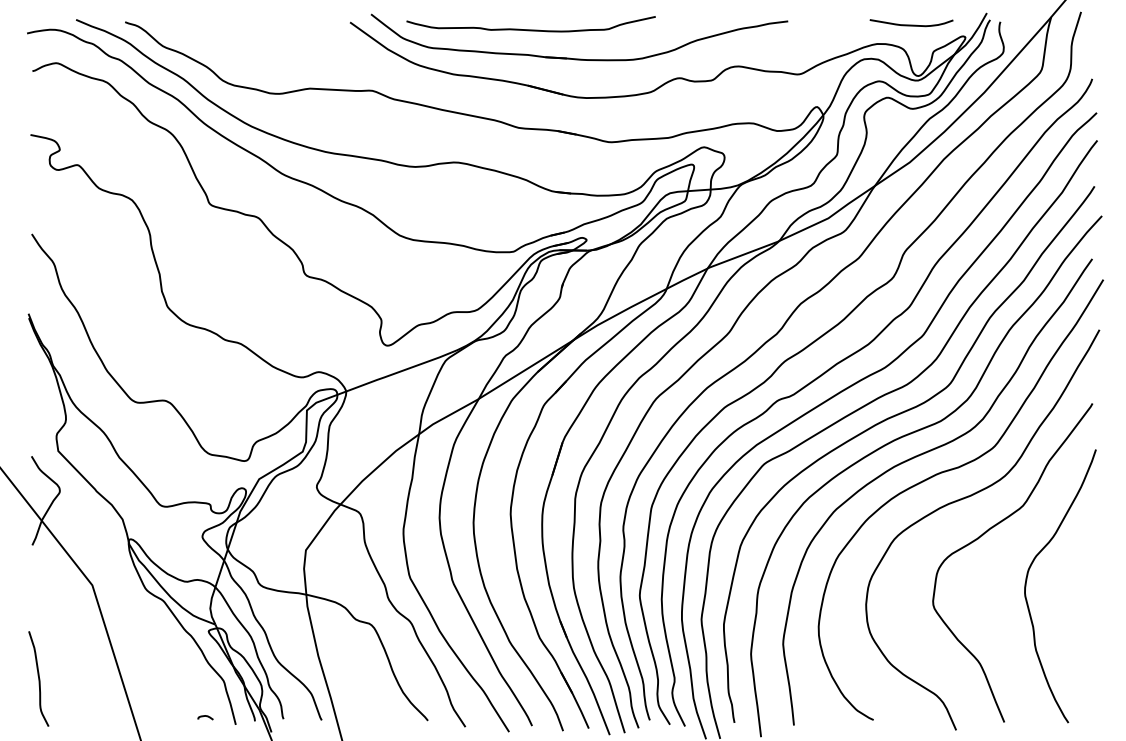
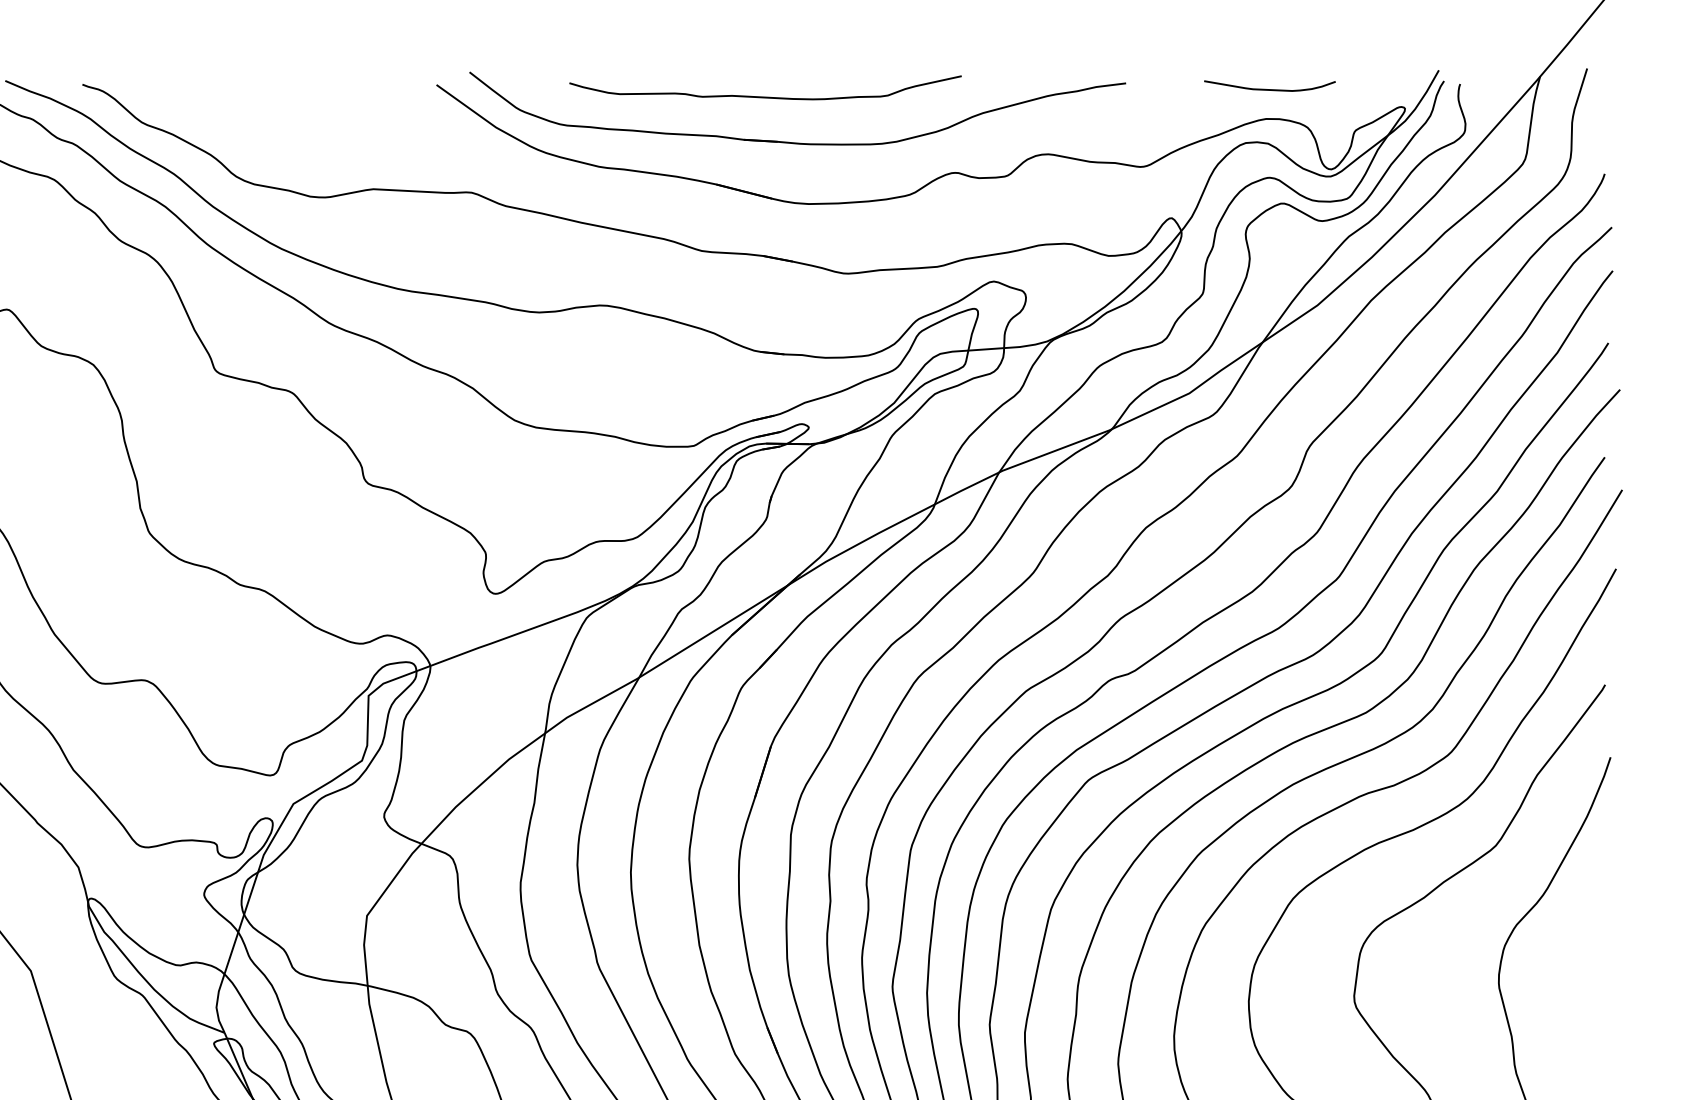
curve: (911, 24) -> (1269, 88), moved
curve: (530, 29) -> (764, 96), moved

